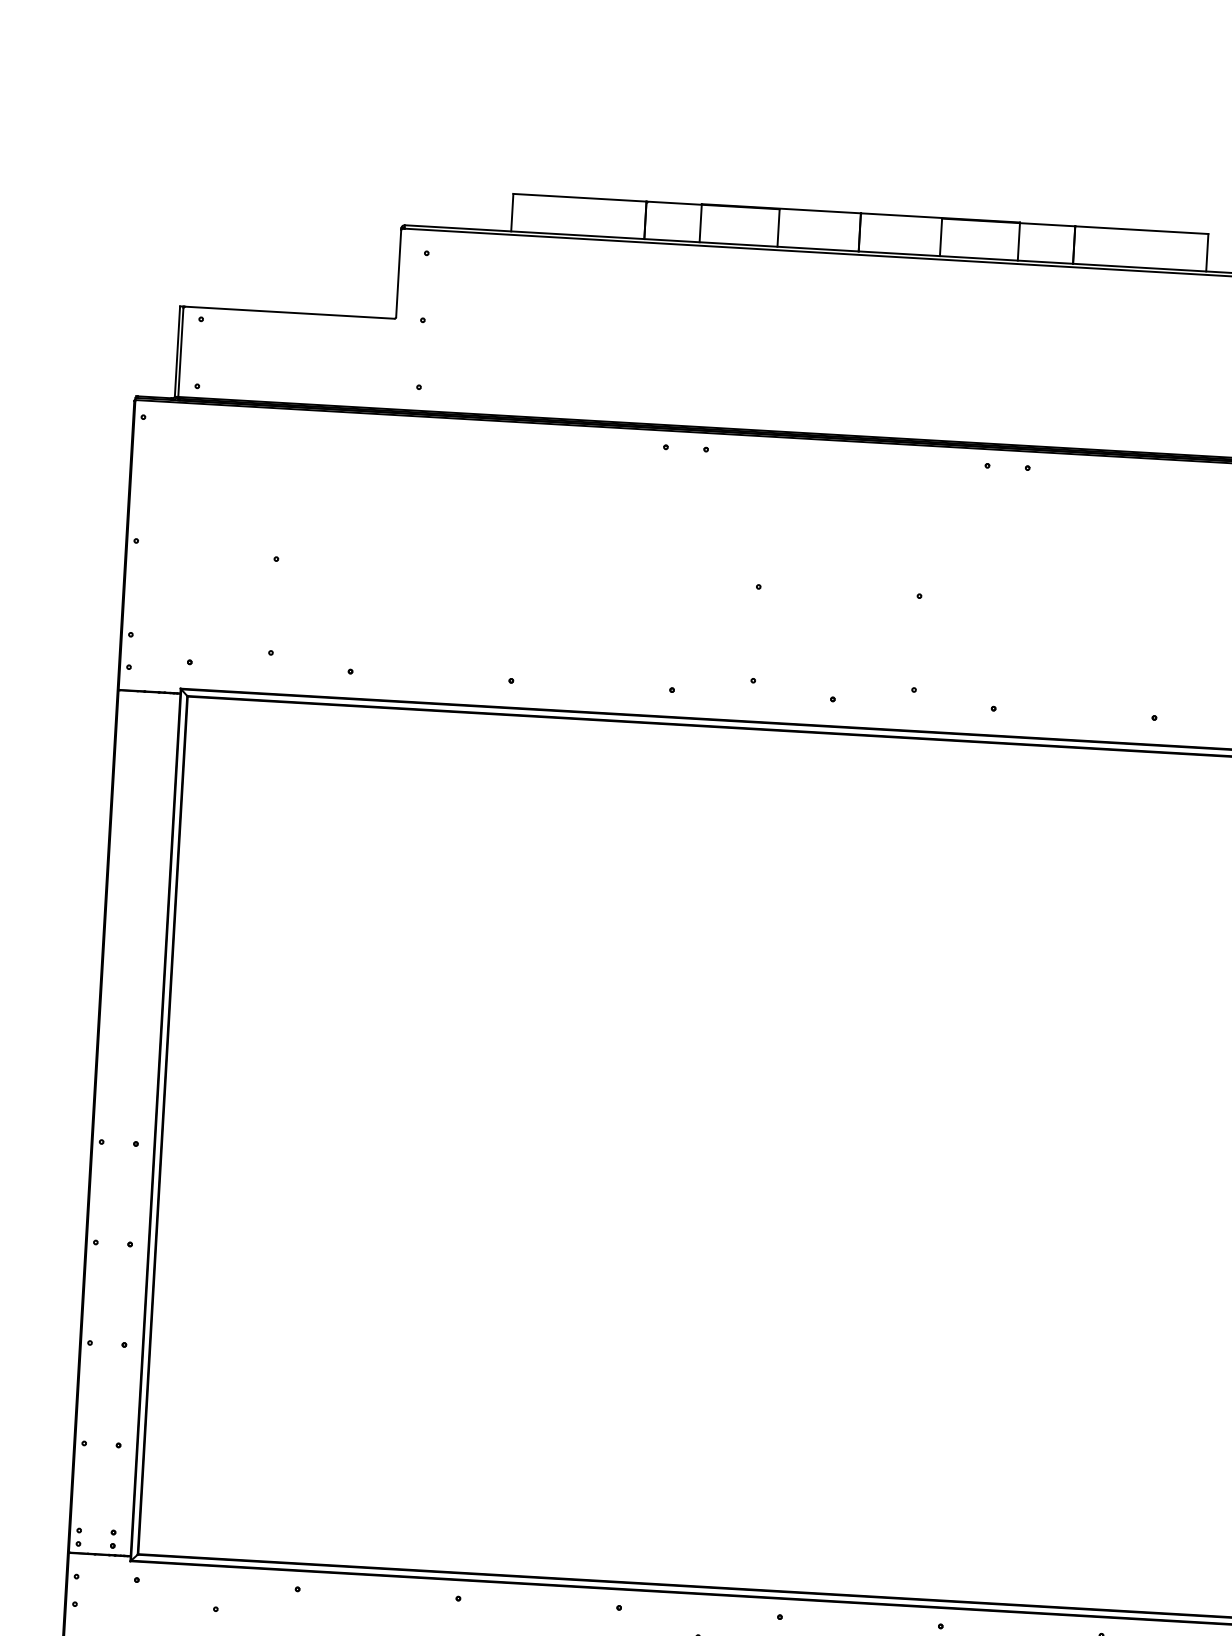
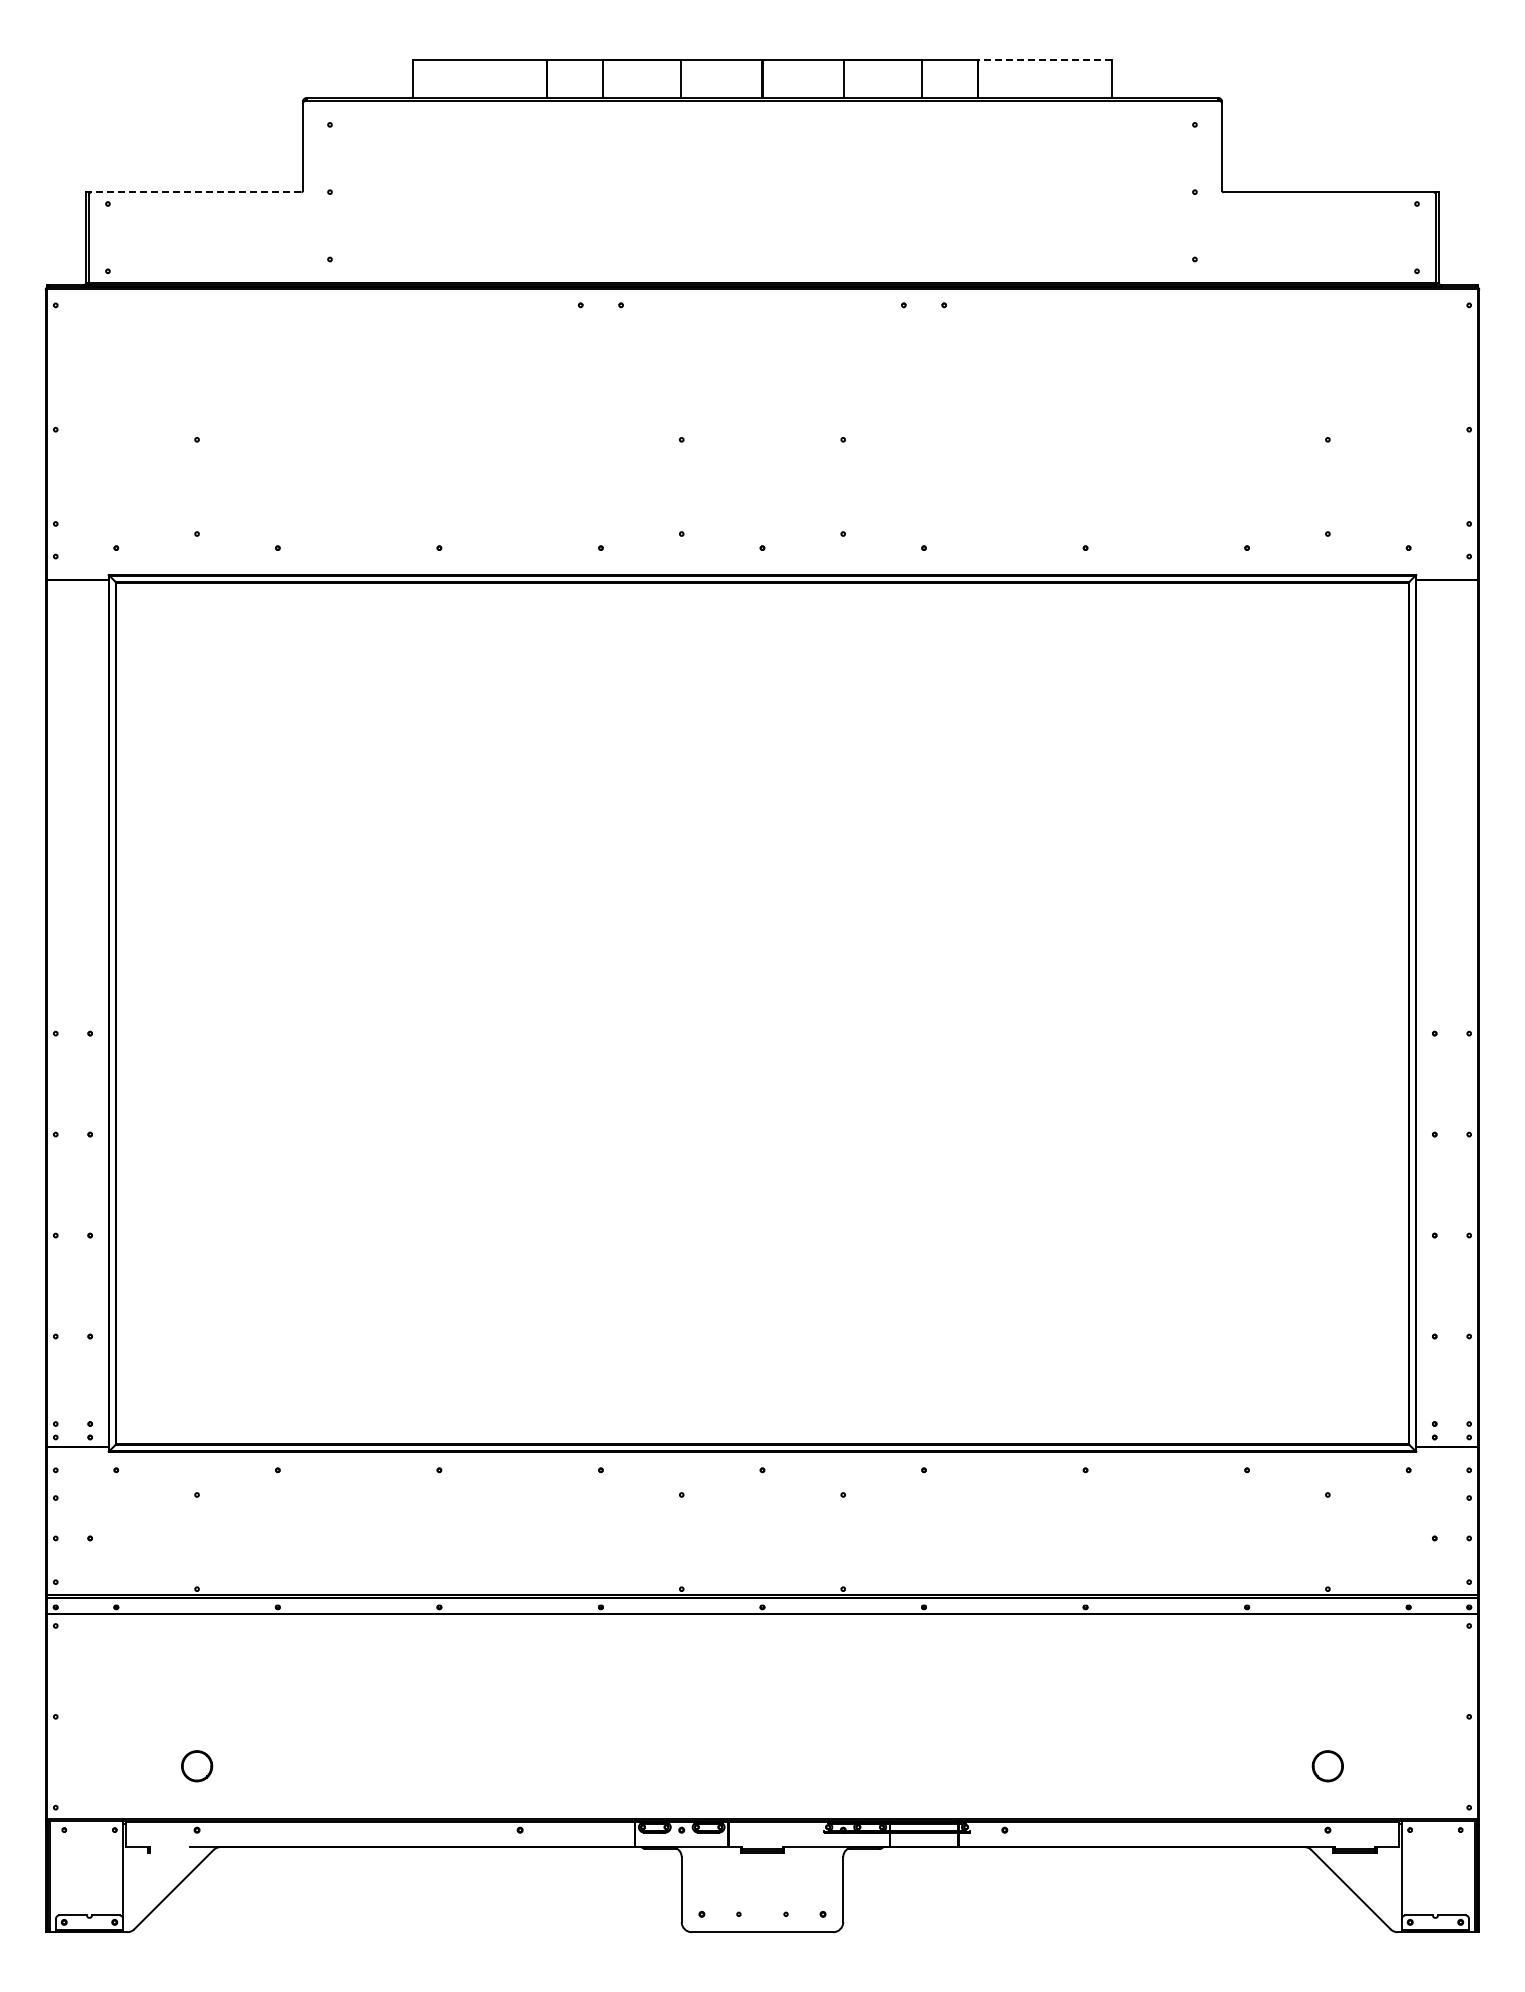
line: (1141, 230) -> (1044, 60), solid -> dashed
line: (289, 312) -> (195, 192), solid -> dashed

